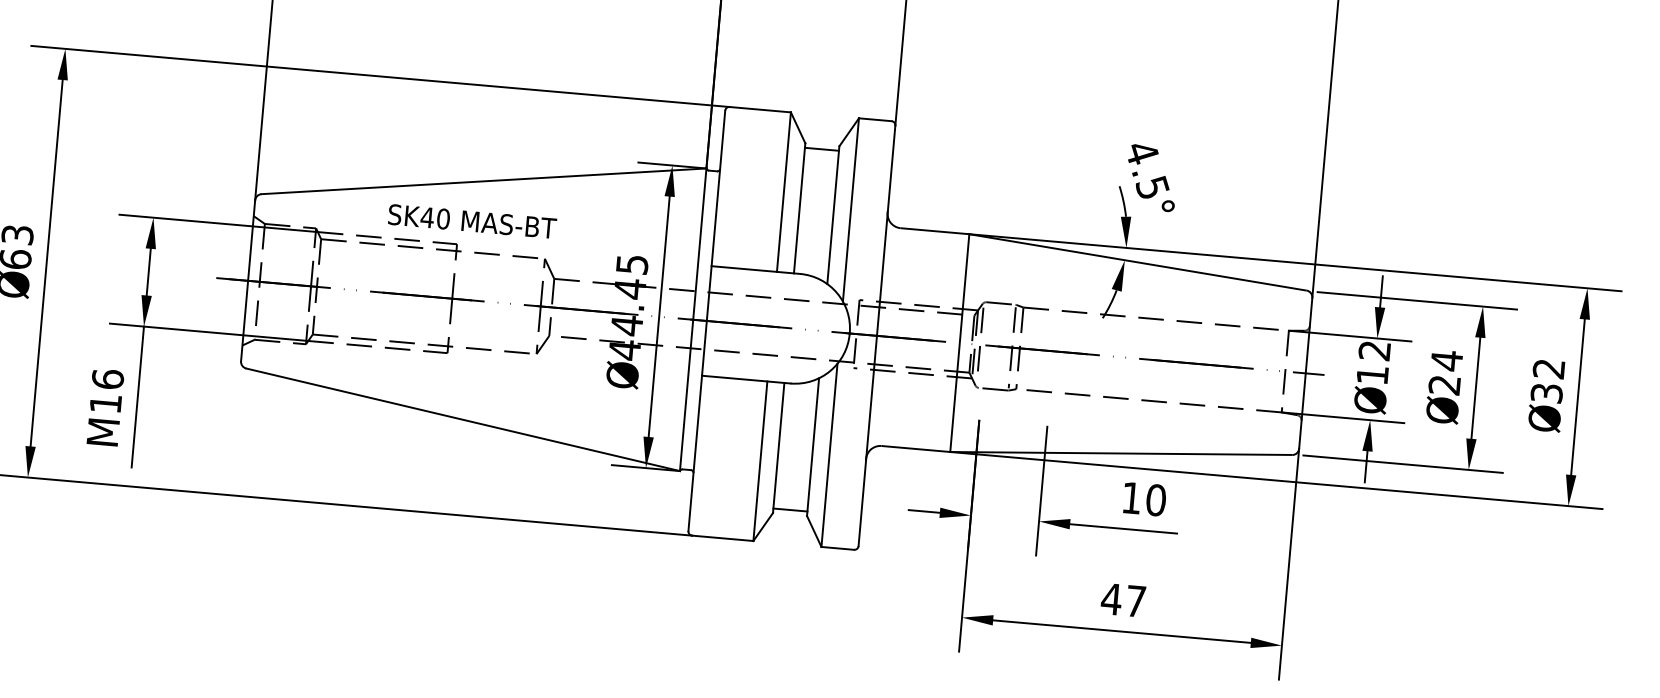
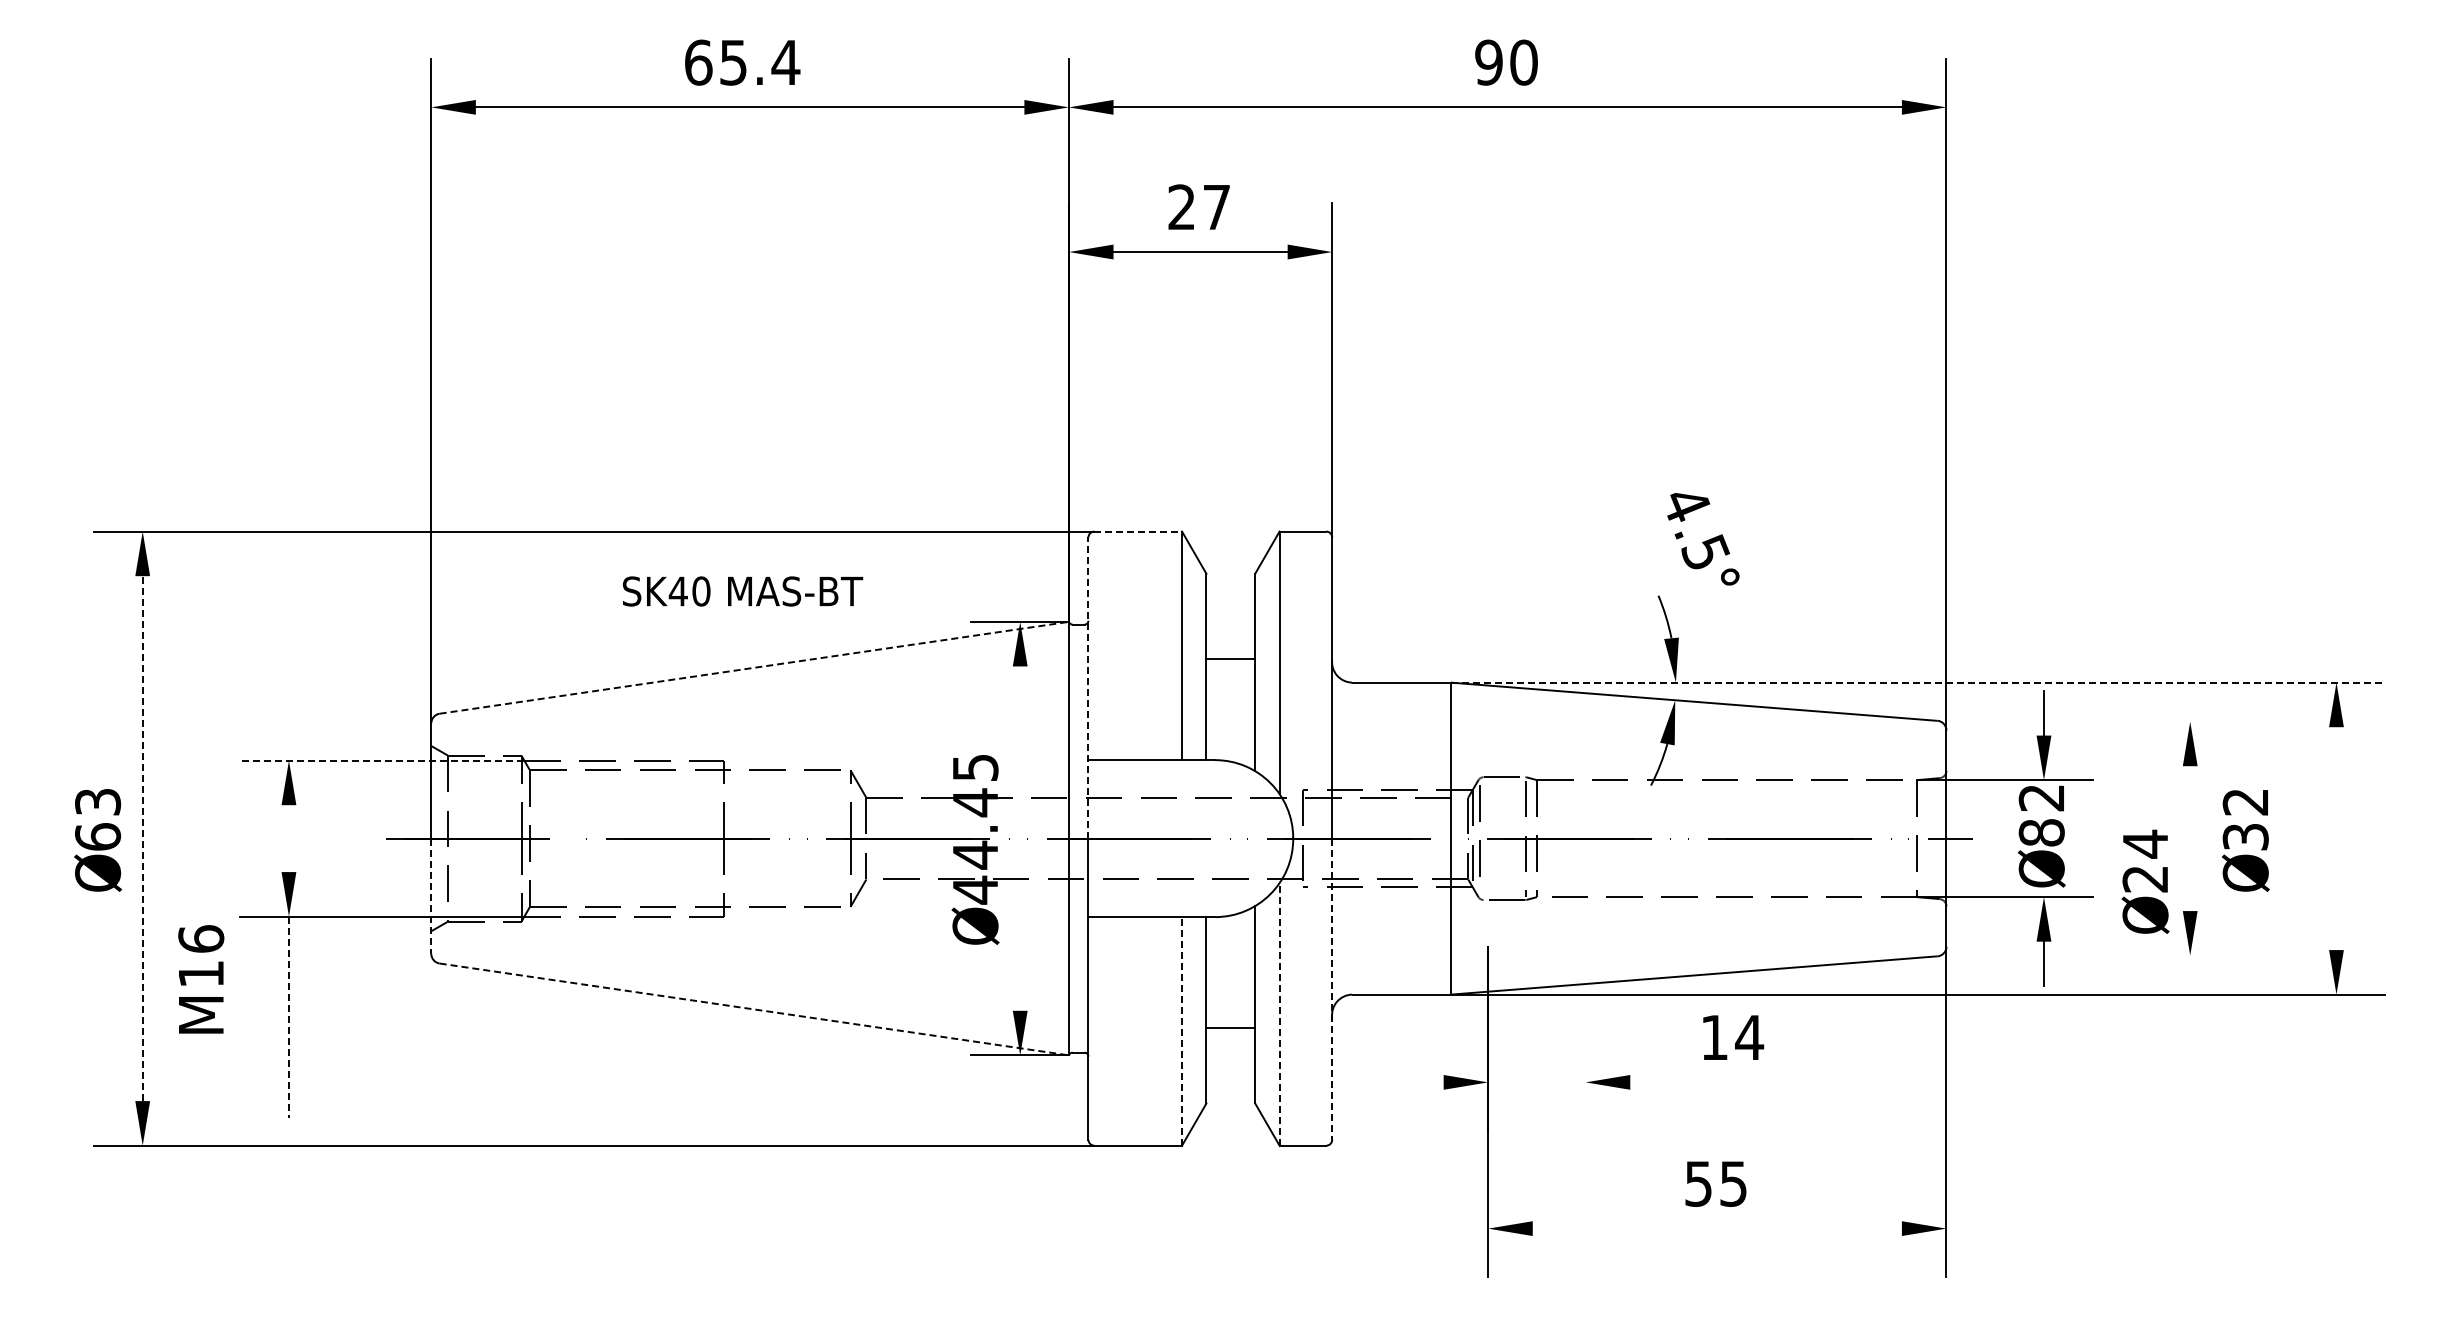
line: (760, 109) -> (1138, 531), solid -> dashed
line: (821, 149) -> (1230, 659), moved
text: (1151, 178) -> (1703, 539), moved
line: (484, 181) -> (754, 667), solid -> dashed
line: (716, 216) -> (1088, 688), solid -> dashed
text: (472, 221) -> (743, 591), moved
line: (218, 223) -> (381, 760), solid -> dashed
line: (1295, 262) -> (1918, 682), solid -> dashed
line: (46, 263) -> (142, 838), solid -> dashed
line: (148, 272) -> (288, 838), removed
line: (1416, 300) -> (2095, 721), removed
line: (659, 316) -> (1020, 838), removed
line: (244, 321) -> (431, 896), solid -> dashed
text: (1372, 374) -> (2041, 832), 12 -> 82
text: (1444, 386) -> (2145, 881), moved
line: (1476, 388) -> (2190, 838), removed
text: (1546, 395) -> (2245, 840), moved
line: (137, 396) -> (288, 1017), solid -> dashed
line: (1578, 397) -> (2336, 838), removed
text: (105, 407) -> (201, 979), moved
line: (463, 419) -> (754, 1009), solid -> dashed
line: (867, 441) -> (1332, 989), solid -> dashed
line: (829, 454) -> (1279, 1013), solid -> dashed
line: (760, 460) -> (1182, 1030), solid -> dashed
line: (1402, 464) -> (2095, 955), removed
line: (1041, 490) -> (1585, 1038), removed
text: (1156, 500) -> (1749, 1037), 10 -> 14
line: (790, 510) -> (1230, 1028), moved
line: (924, 511) -> (1421, 1082), removed
line: (1123, 528) -> (1706, 1082), removed
text: (1123, 600) -> (1715, 1183), 47 -> 55
line: (1121, 631) -> (1716, 1228), removed

